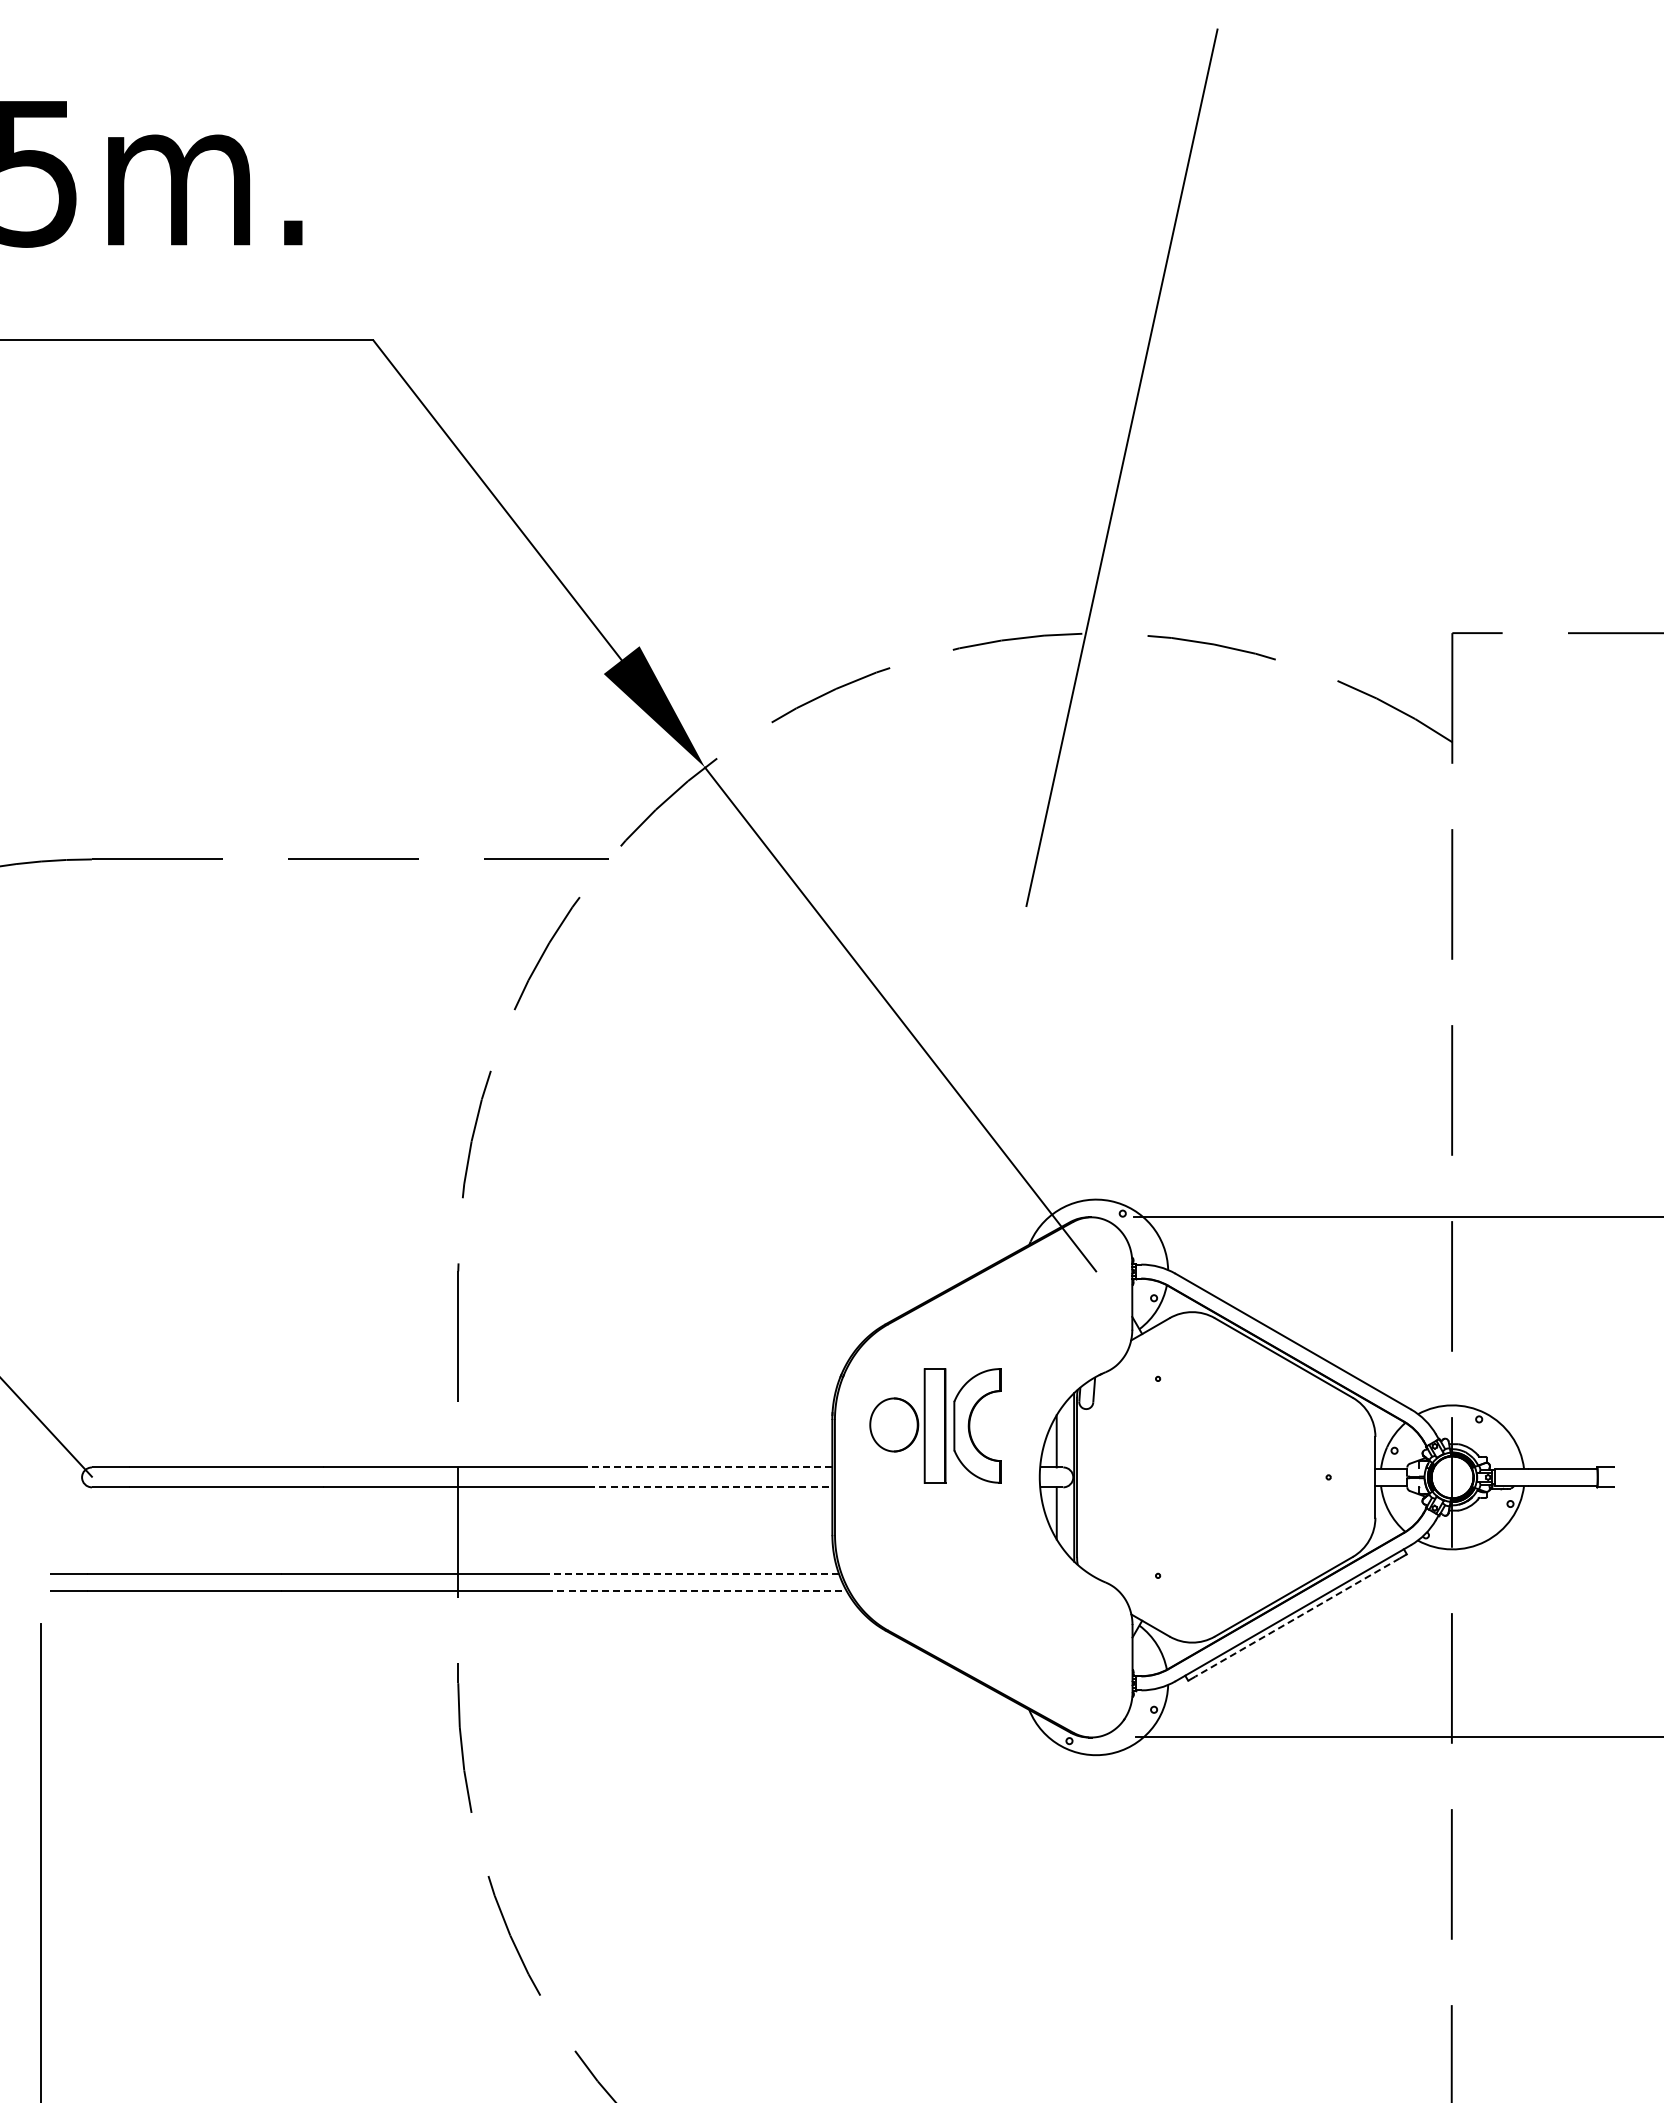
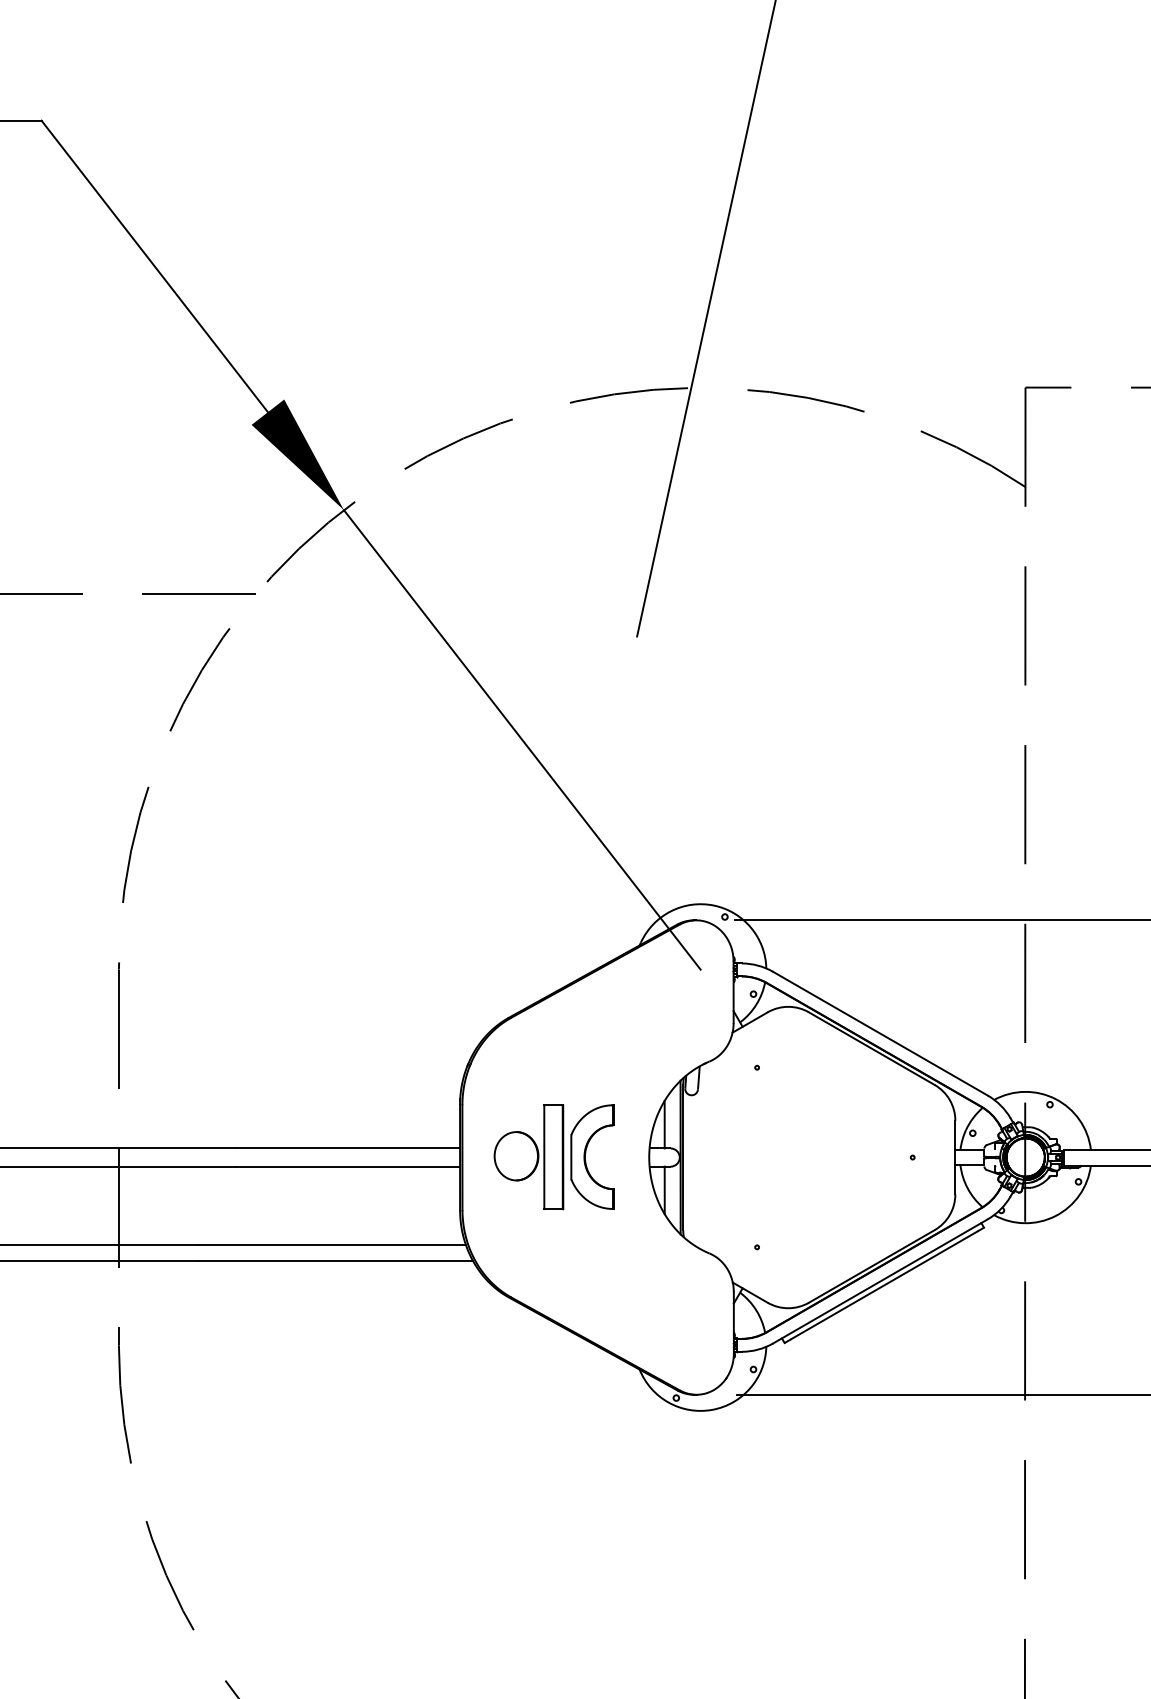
part: (935, 1425) -> (554, 1156), moved
line: (709, 1467) -> (348, 1148), dashed -> solid
line: (710, 1487) -> (348, 1166), dashed -> solid
line: (692, 1573) -> (332, 1245), dashed -> solid
line: (697, 1591) -> (337, 1261), dashed -> solid
line: (1297, 1617) -> (884, 1285), dashed -> solid

